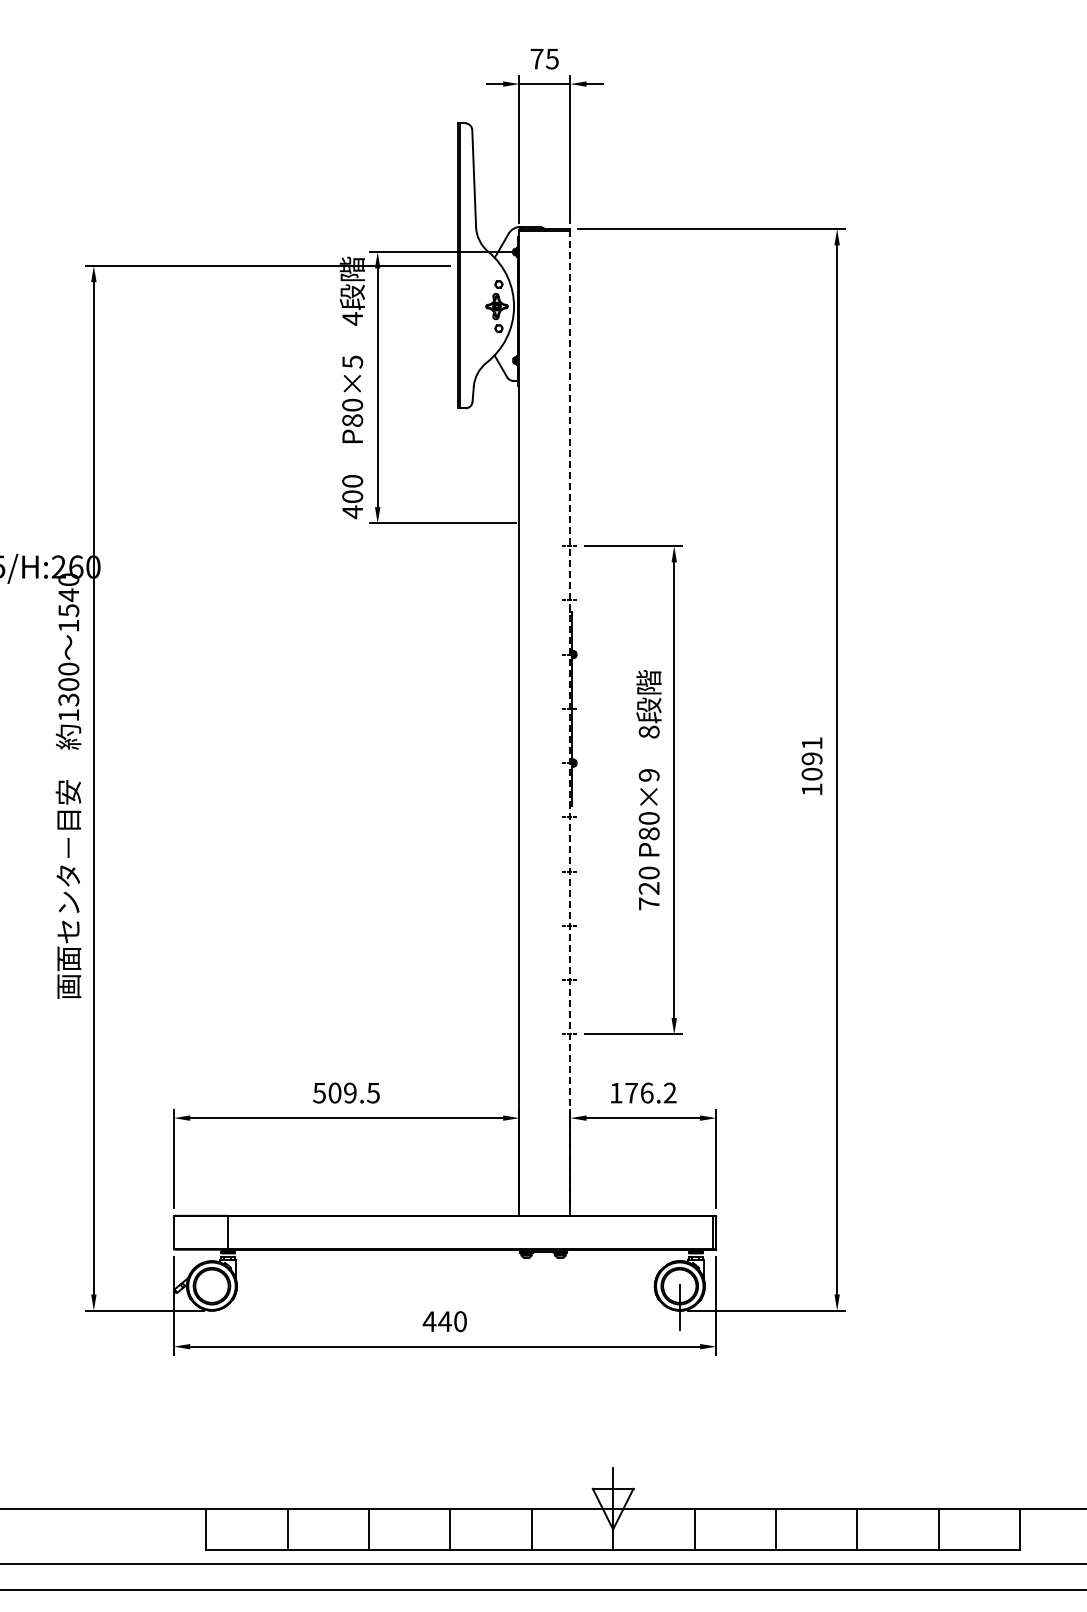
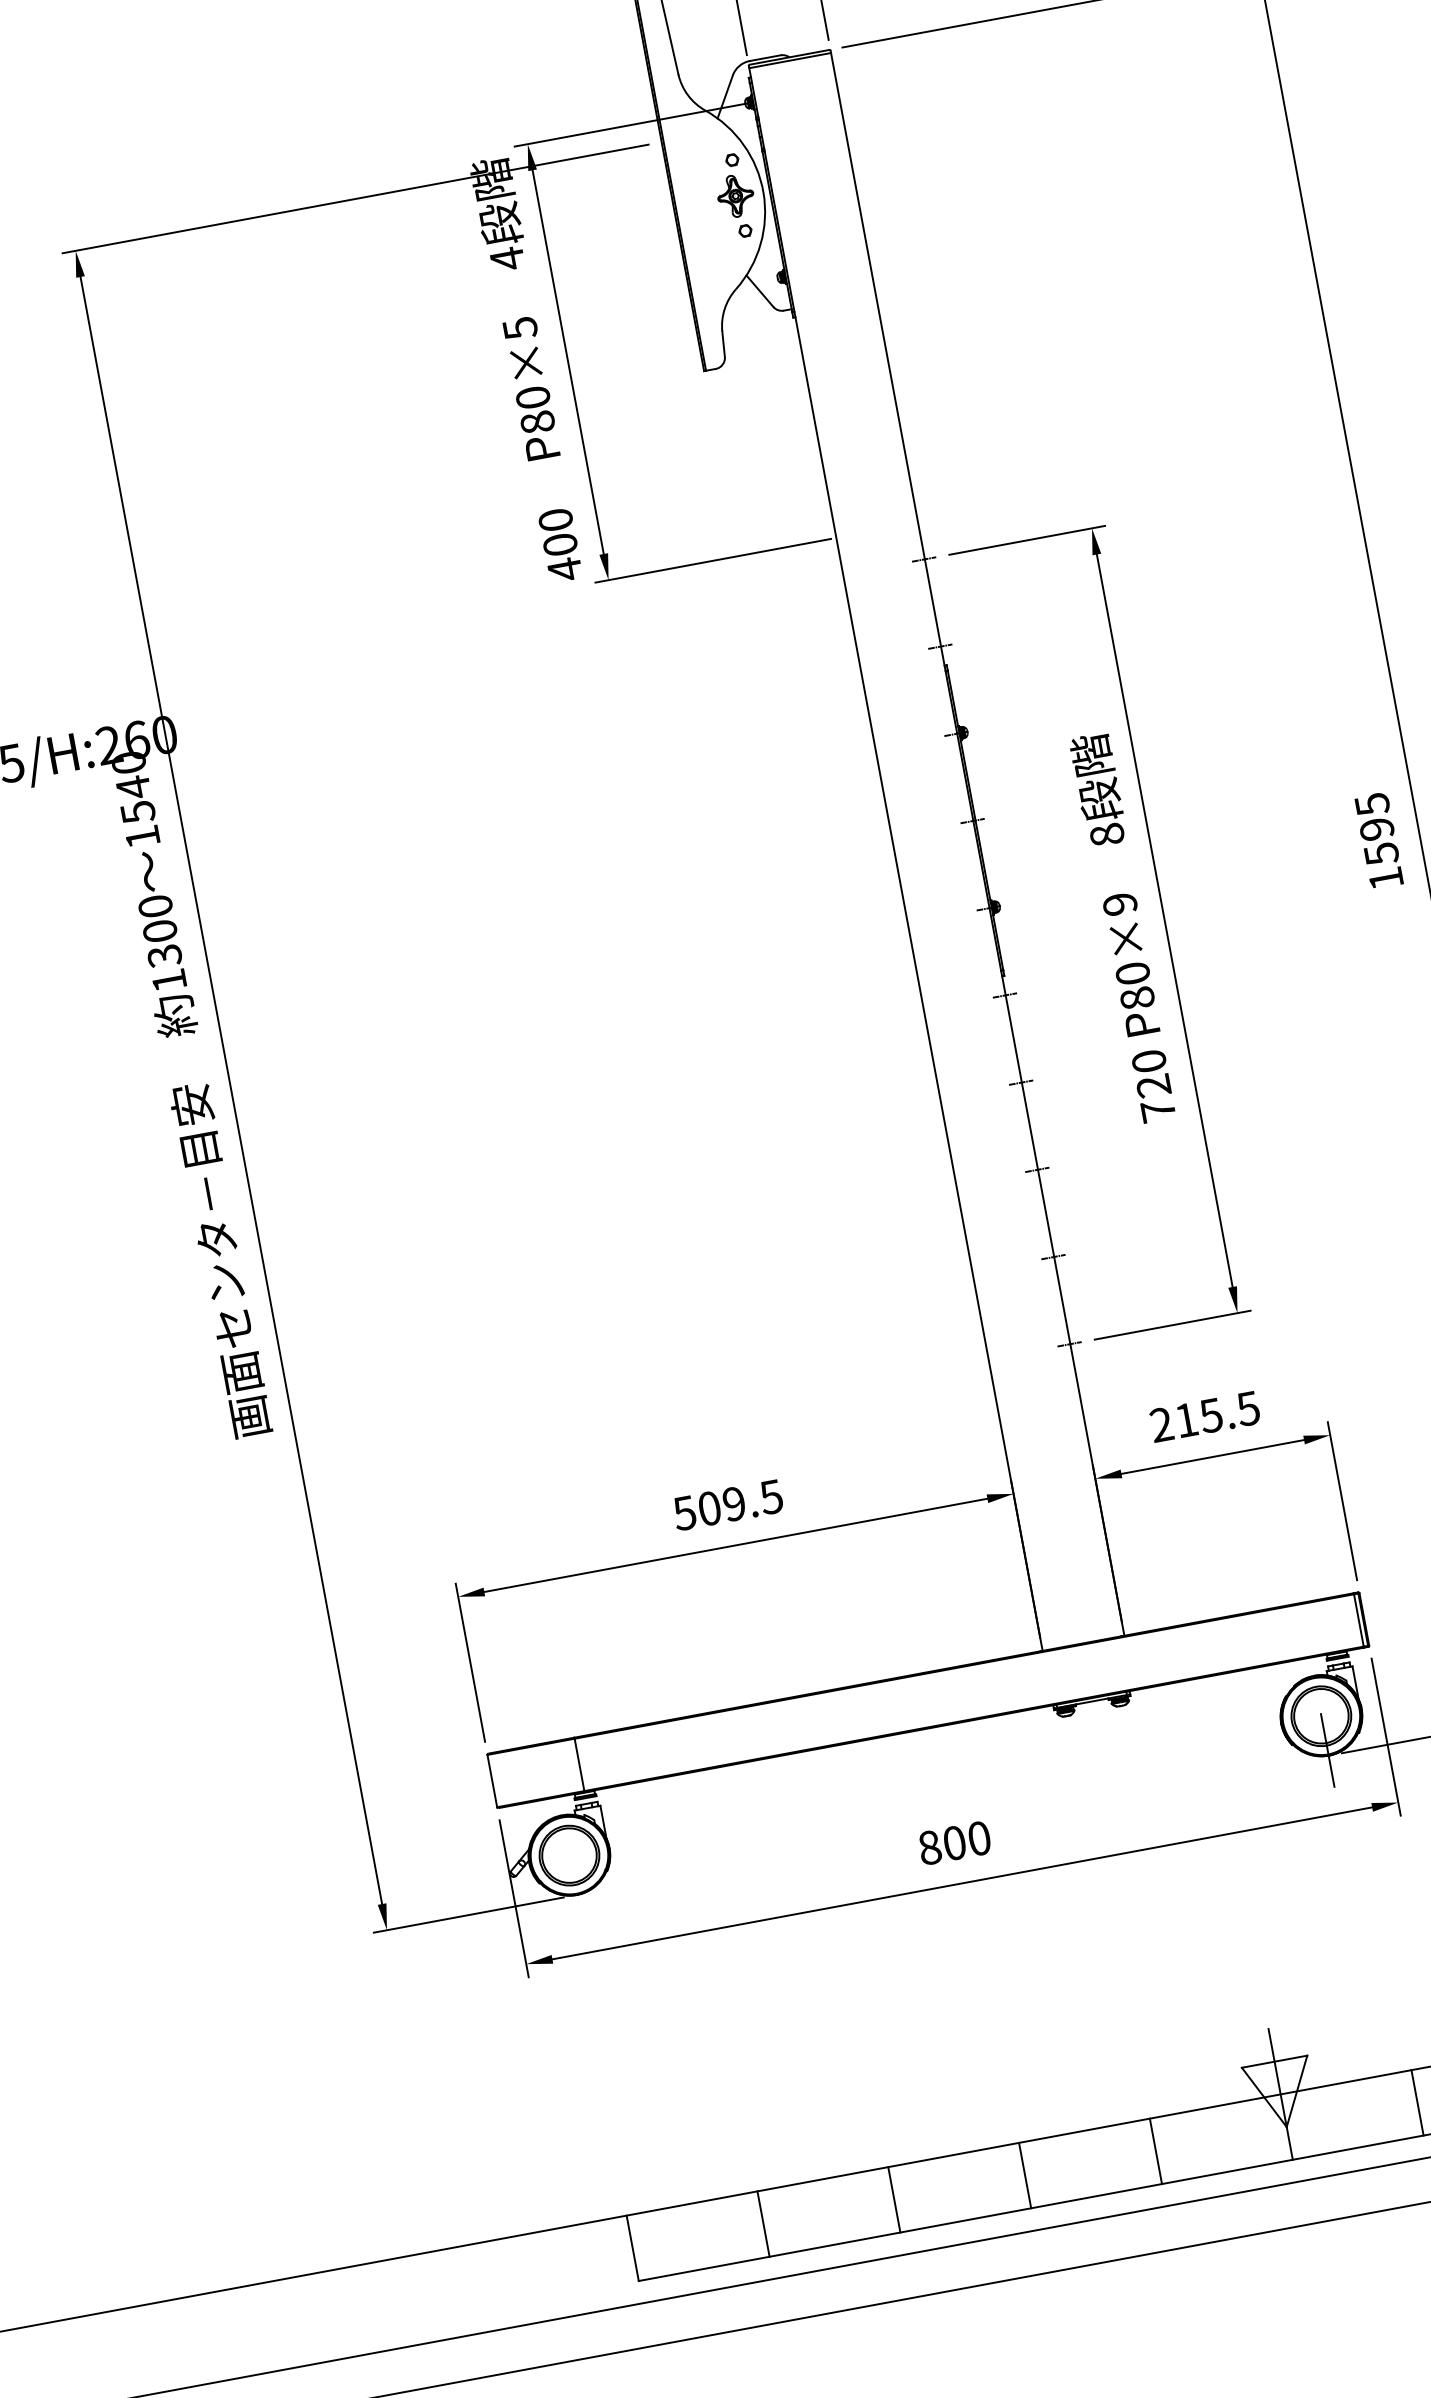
line: (570, 722) -> (977, 842), dashed -> solid
text: (811, 758) -> (1375, 828), 1091 -> 1595
text: (642, 1092) -> (1203, 1416), 176.2 -> 215.5
text: (436, 1321) -> (940, 1845), 440 -> 800

